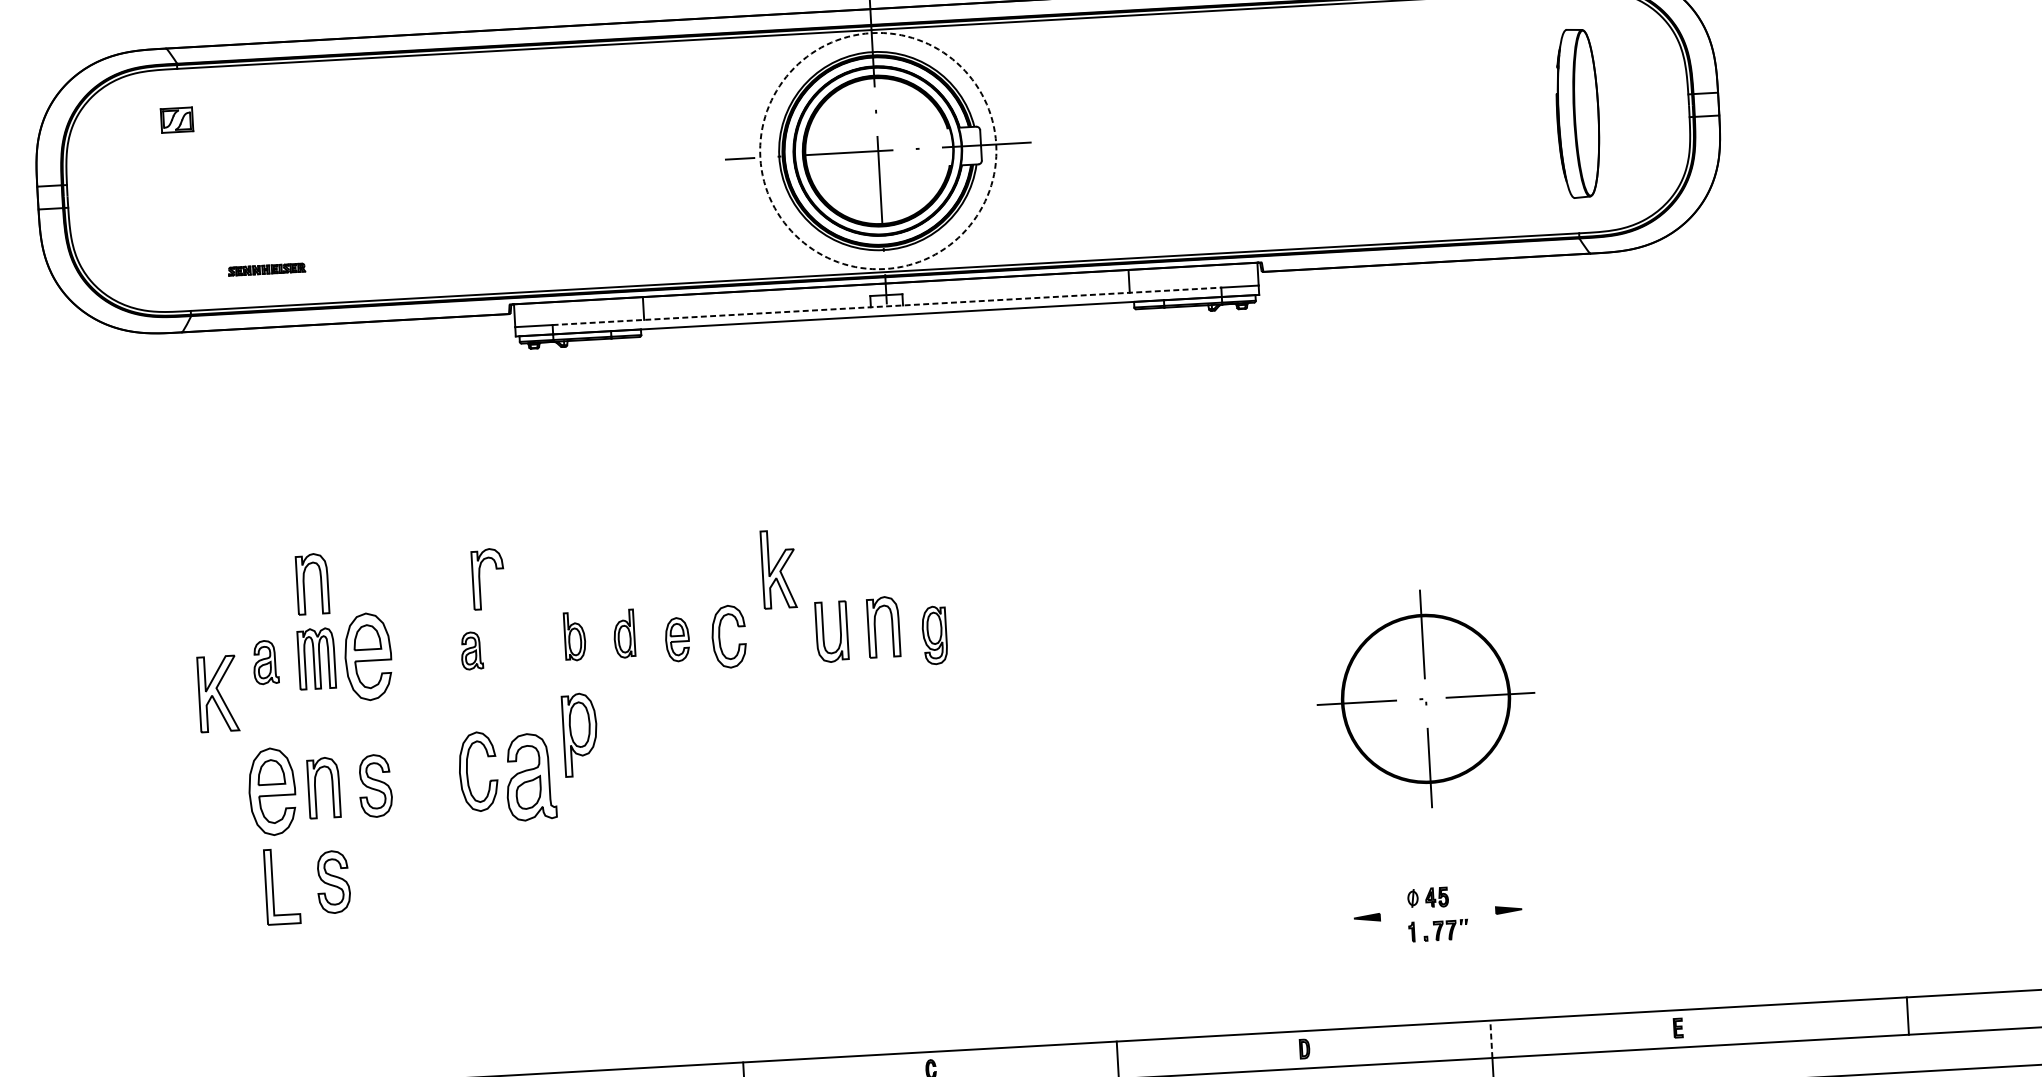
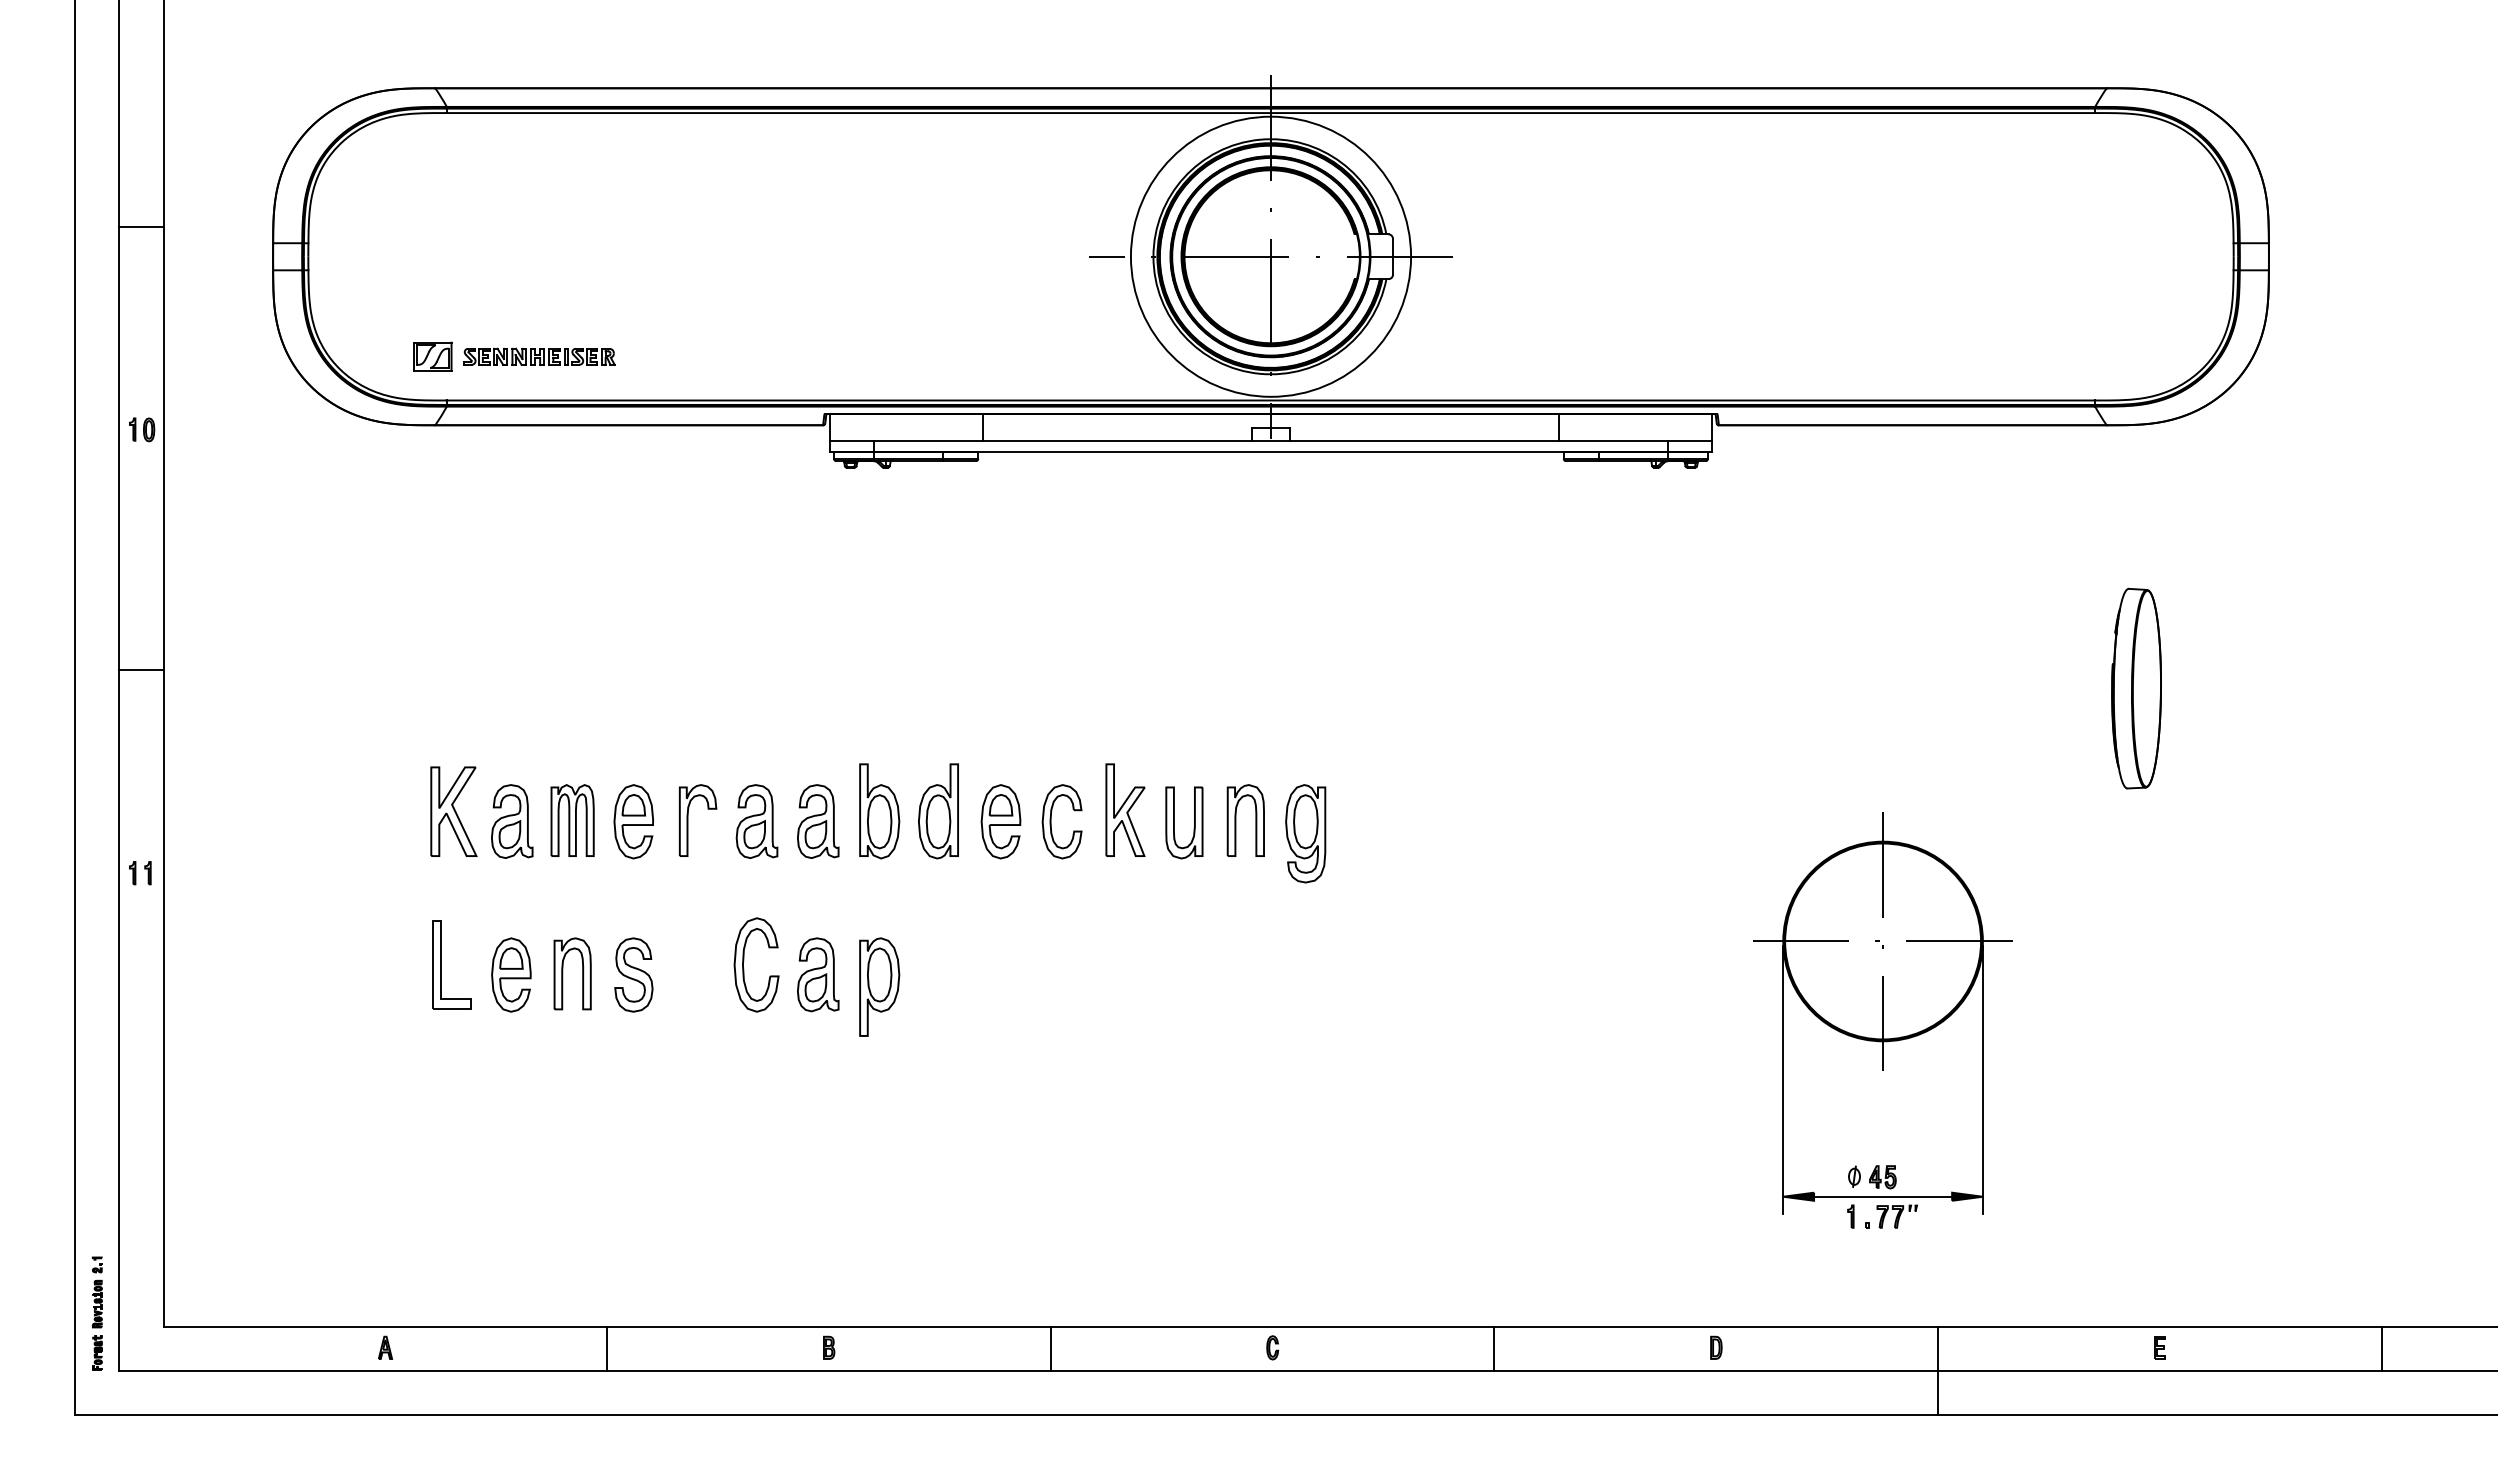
part: (1577, 113) -> (2136, 688), moved
part: (176, 119) -> (432, 356), moved
circle: (877, 150) -> (1270, 256), dashed -> solid
part: (266, 269) -> (539, 356), size x1.67
line: (887, 306) -> (1271, 441), dashed -> solid
part: (778, 568) -> (1125, 809), moved
part: (480, 579) -> (688, 820), moved
part: (304, 584) -> (563, 731), removed
part: (624, 633) -> (938, 811), size x1.67
part: (934, 635) -> (1305, 833), size x1.43
part: (574, 636) -> (879, 811), size x1.67
part: (677, 639) -> (1000, 821), size x1.43
part: (523, 648) -> (818, 821), added
part: (471, 650) -> (756, 821), size x1.67
part: (367, 656) -> (633, 821), size x0.71
part: (266, 662) -> (512, 821), size x1.43
part: (217, 693) -> (453, 811), moved
part: (580, 734) -> (879, 986), moved
part: (530, 776) -> (818, 974), size x0.71
part: (272, 791) -> (511, 974), size x0.71
line: (1516, 810) -> (1982, 1079), added
line: (1348, 819) -> (1783, 1079), added
part: (333, 881) -> (577, 1085), removed
part: (273, 886) -> (441, 964), moved
line: (1438, 913) -> (1883, 1196), added
line: (1907, 1015) -> (2381, 1348), moved
line: (1491, 1039) -> (1937, 1348), dashed -> solid

